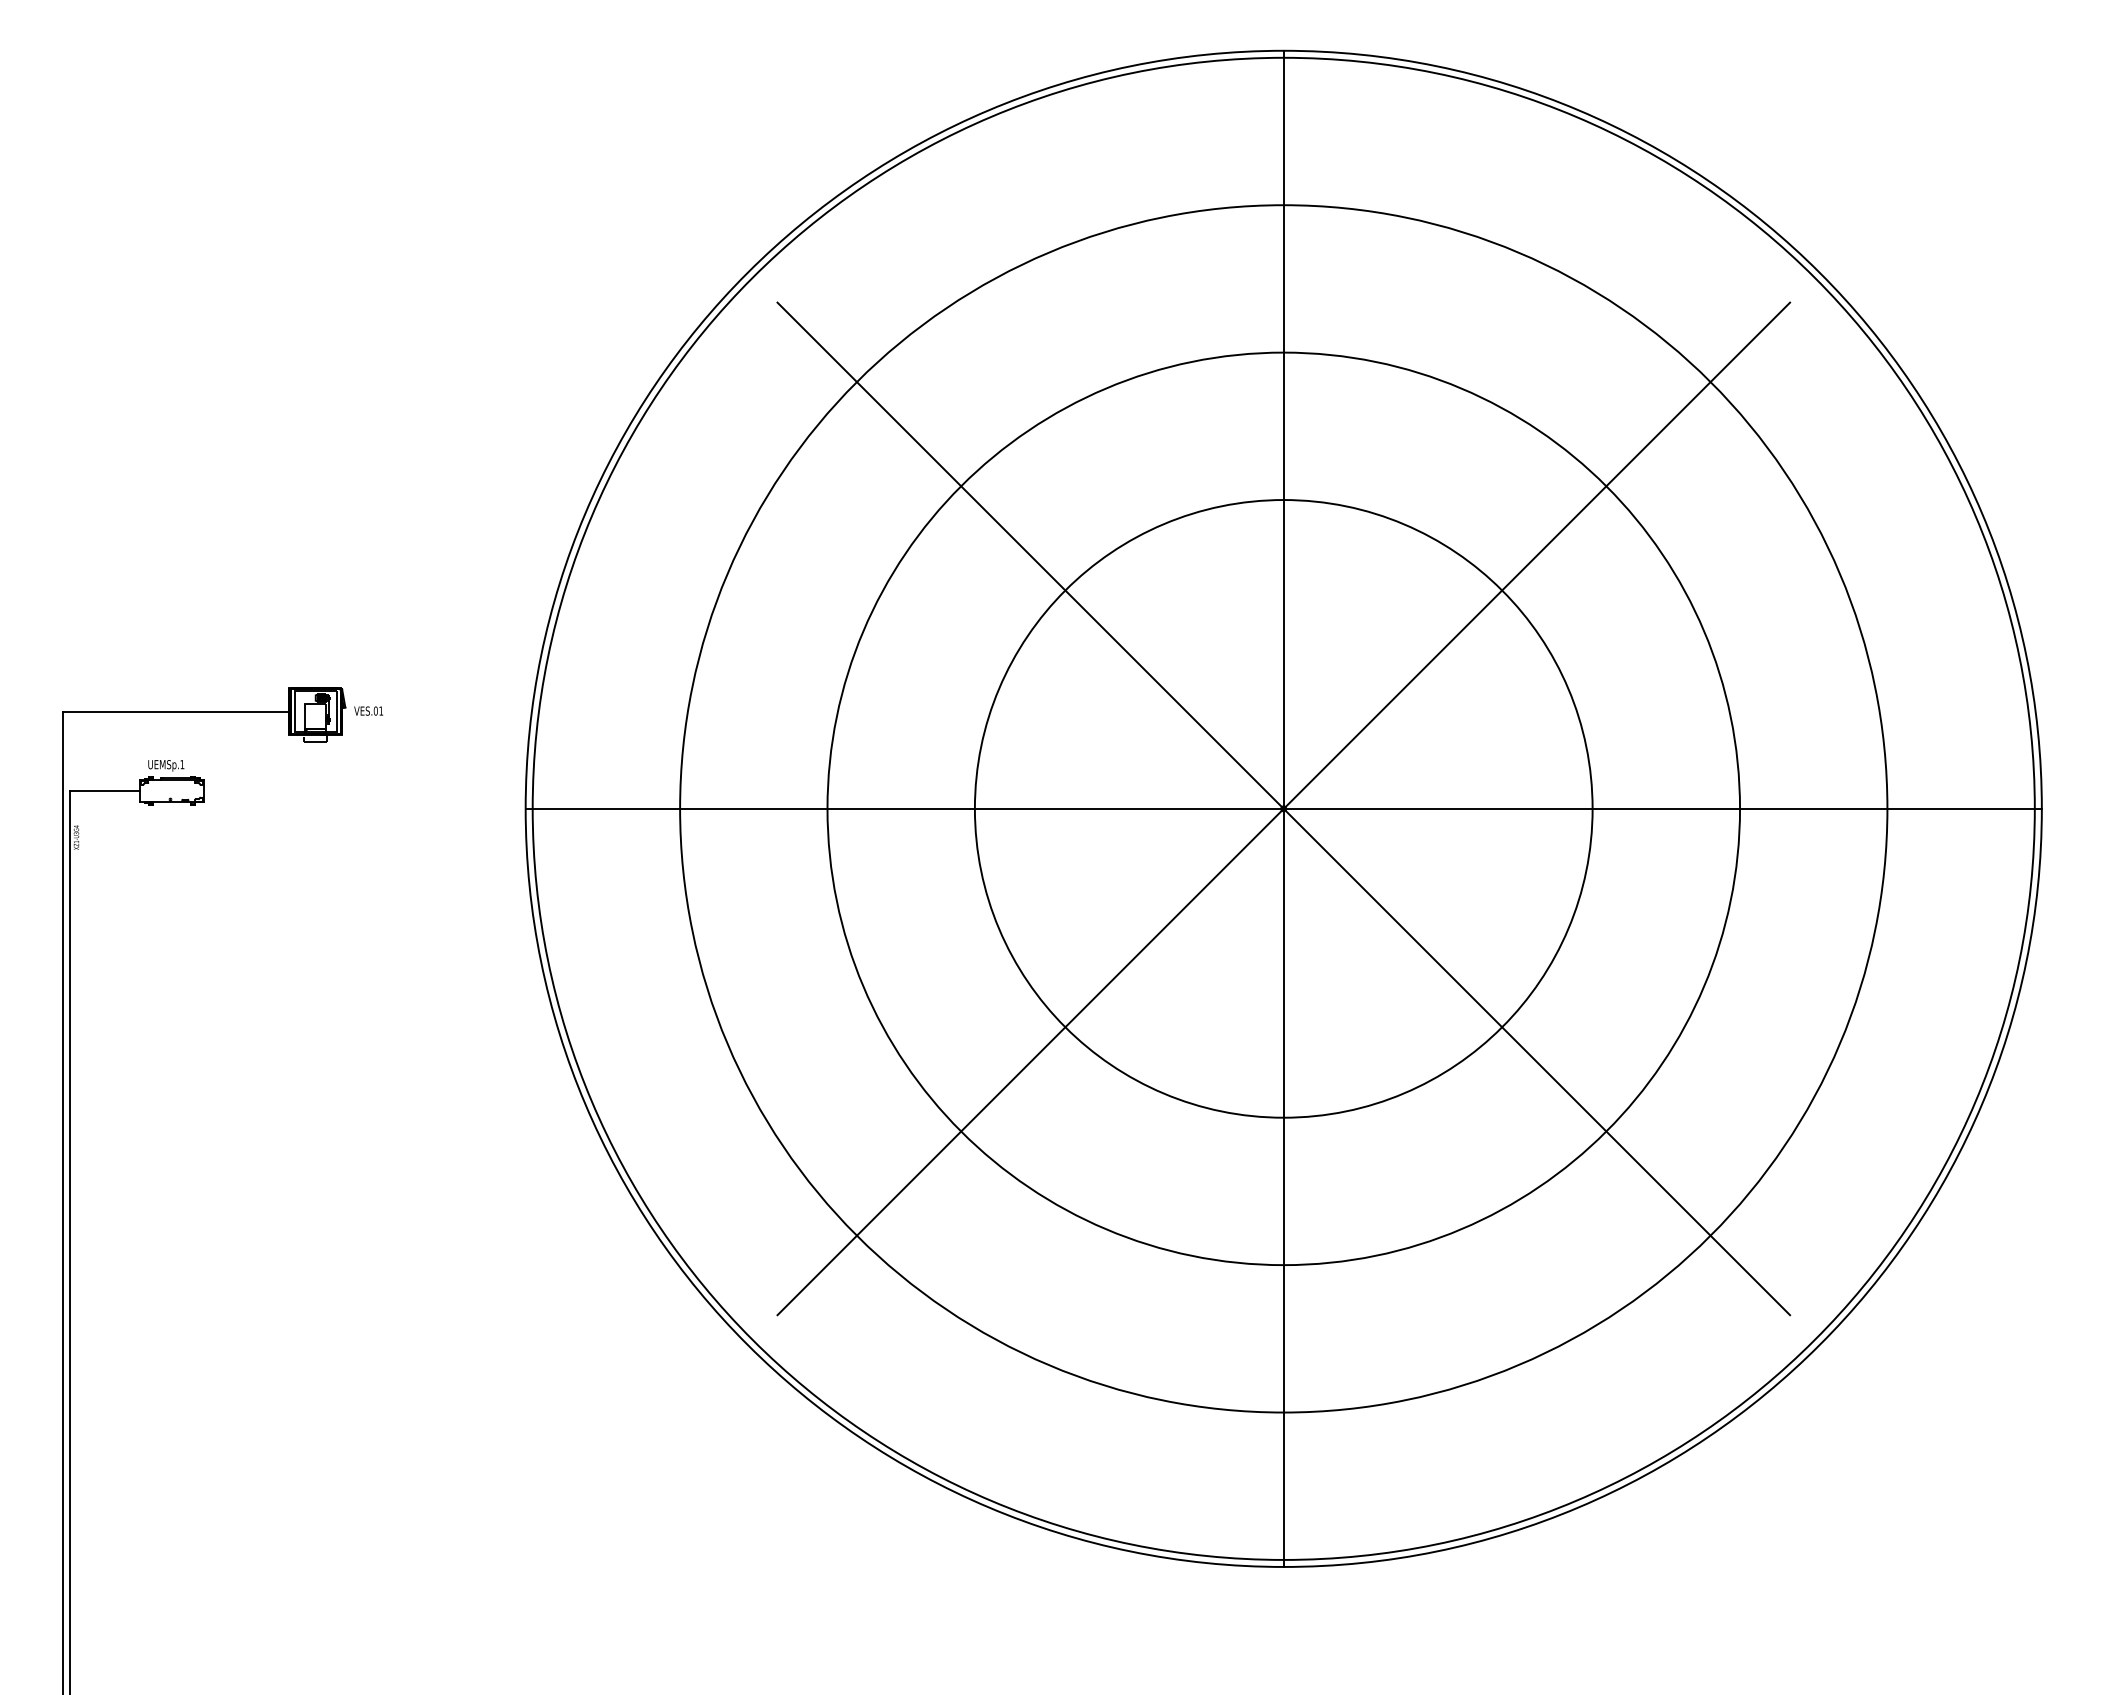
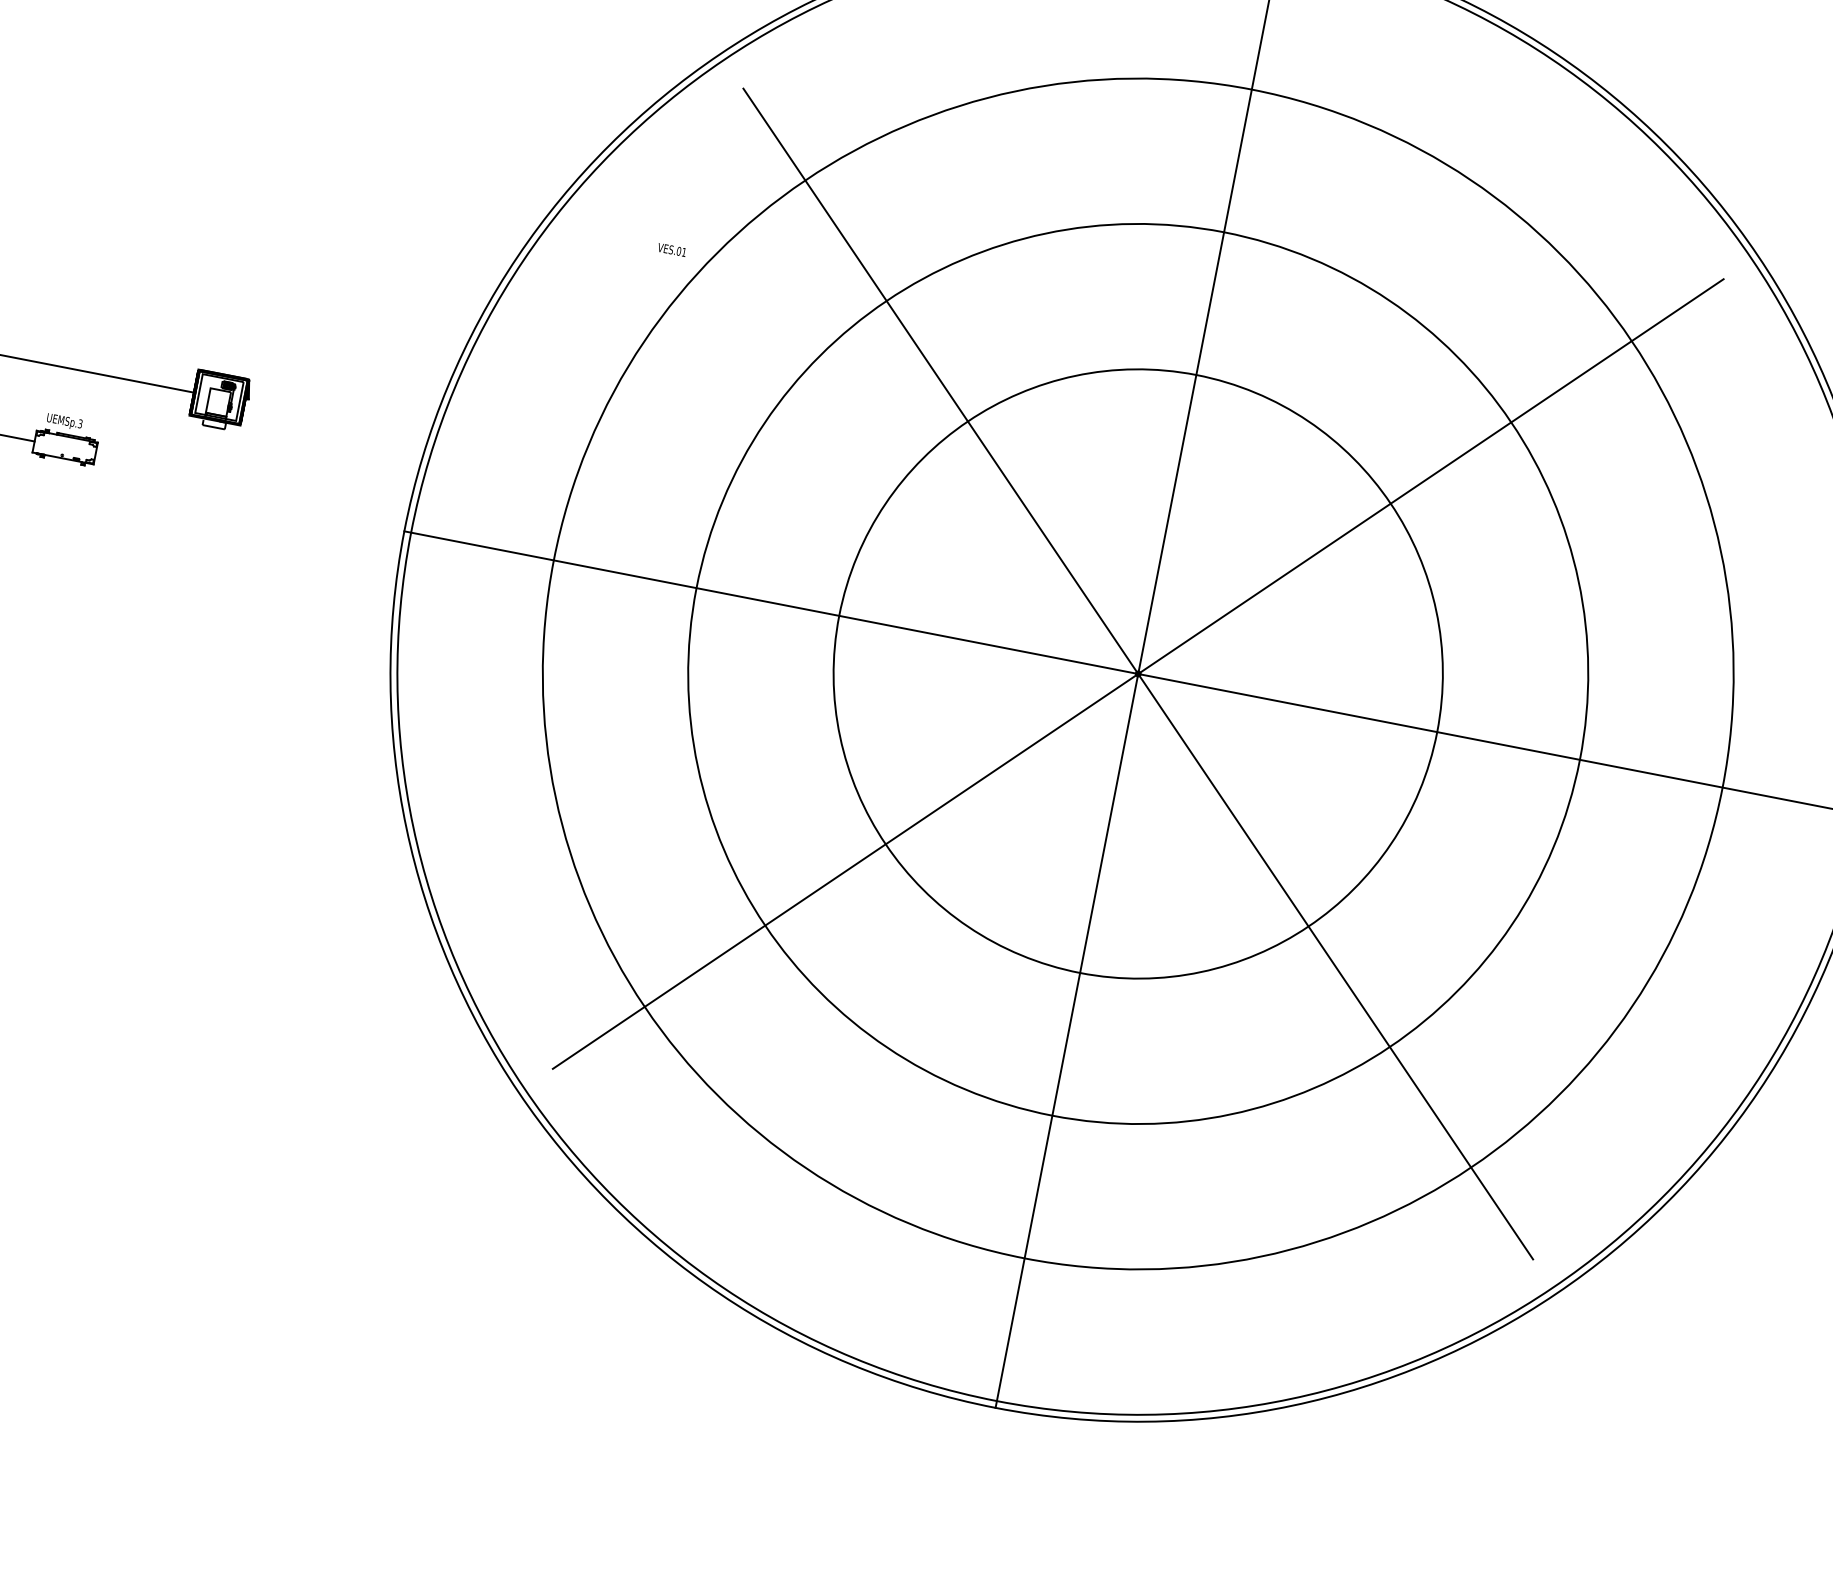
text: (368, 710) -> (671, 249), moved
text: (182, 764) -> (80, 423), UEMSp.1 -> UEMSp.3

